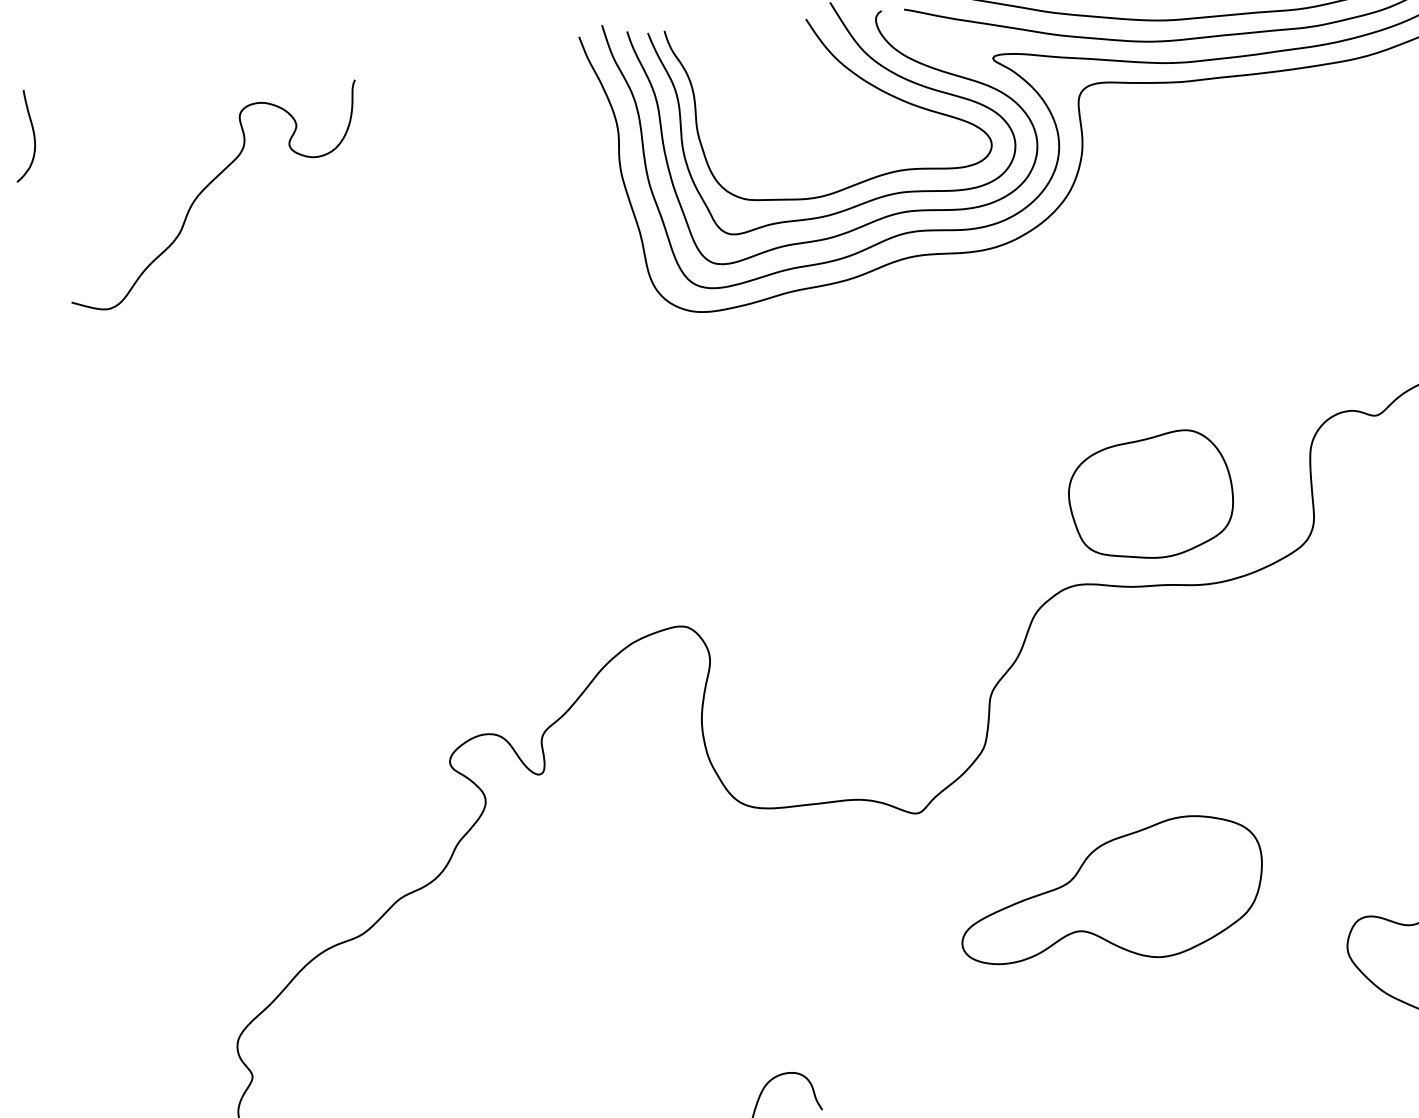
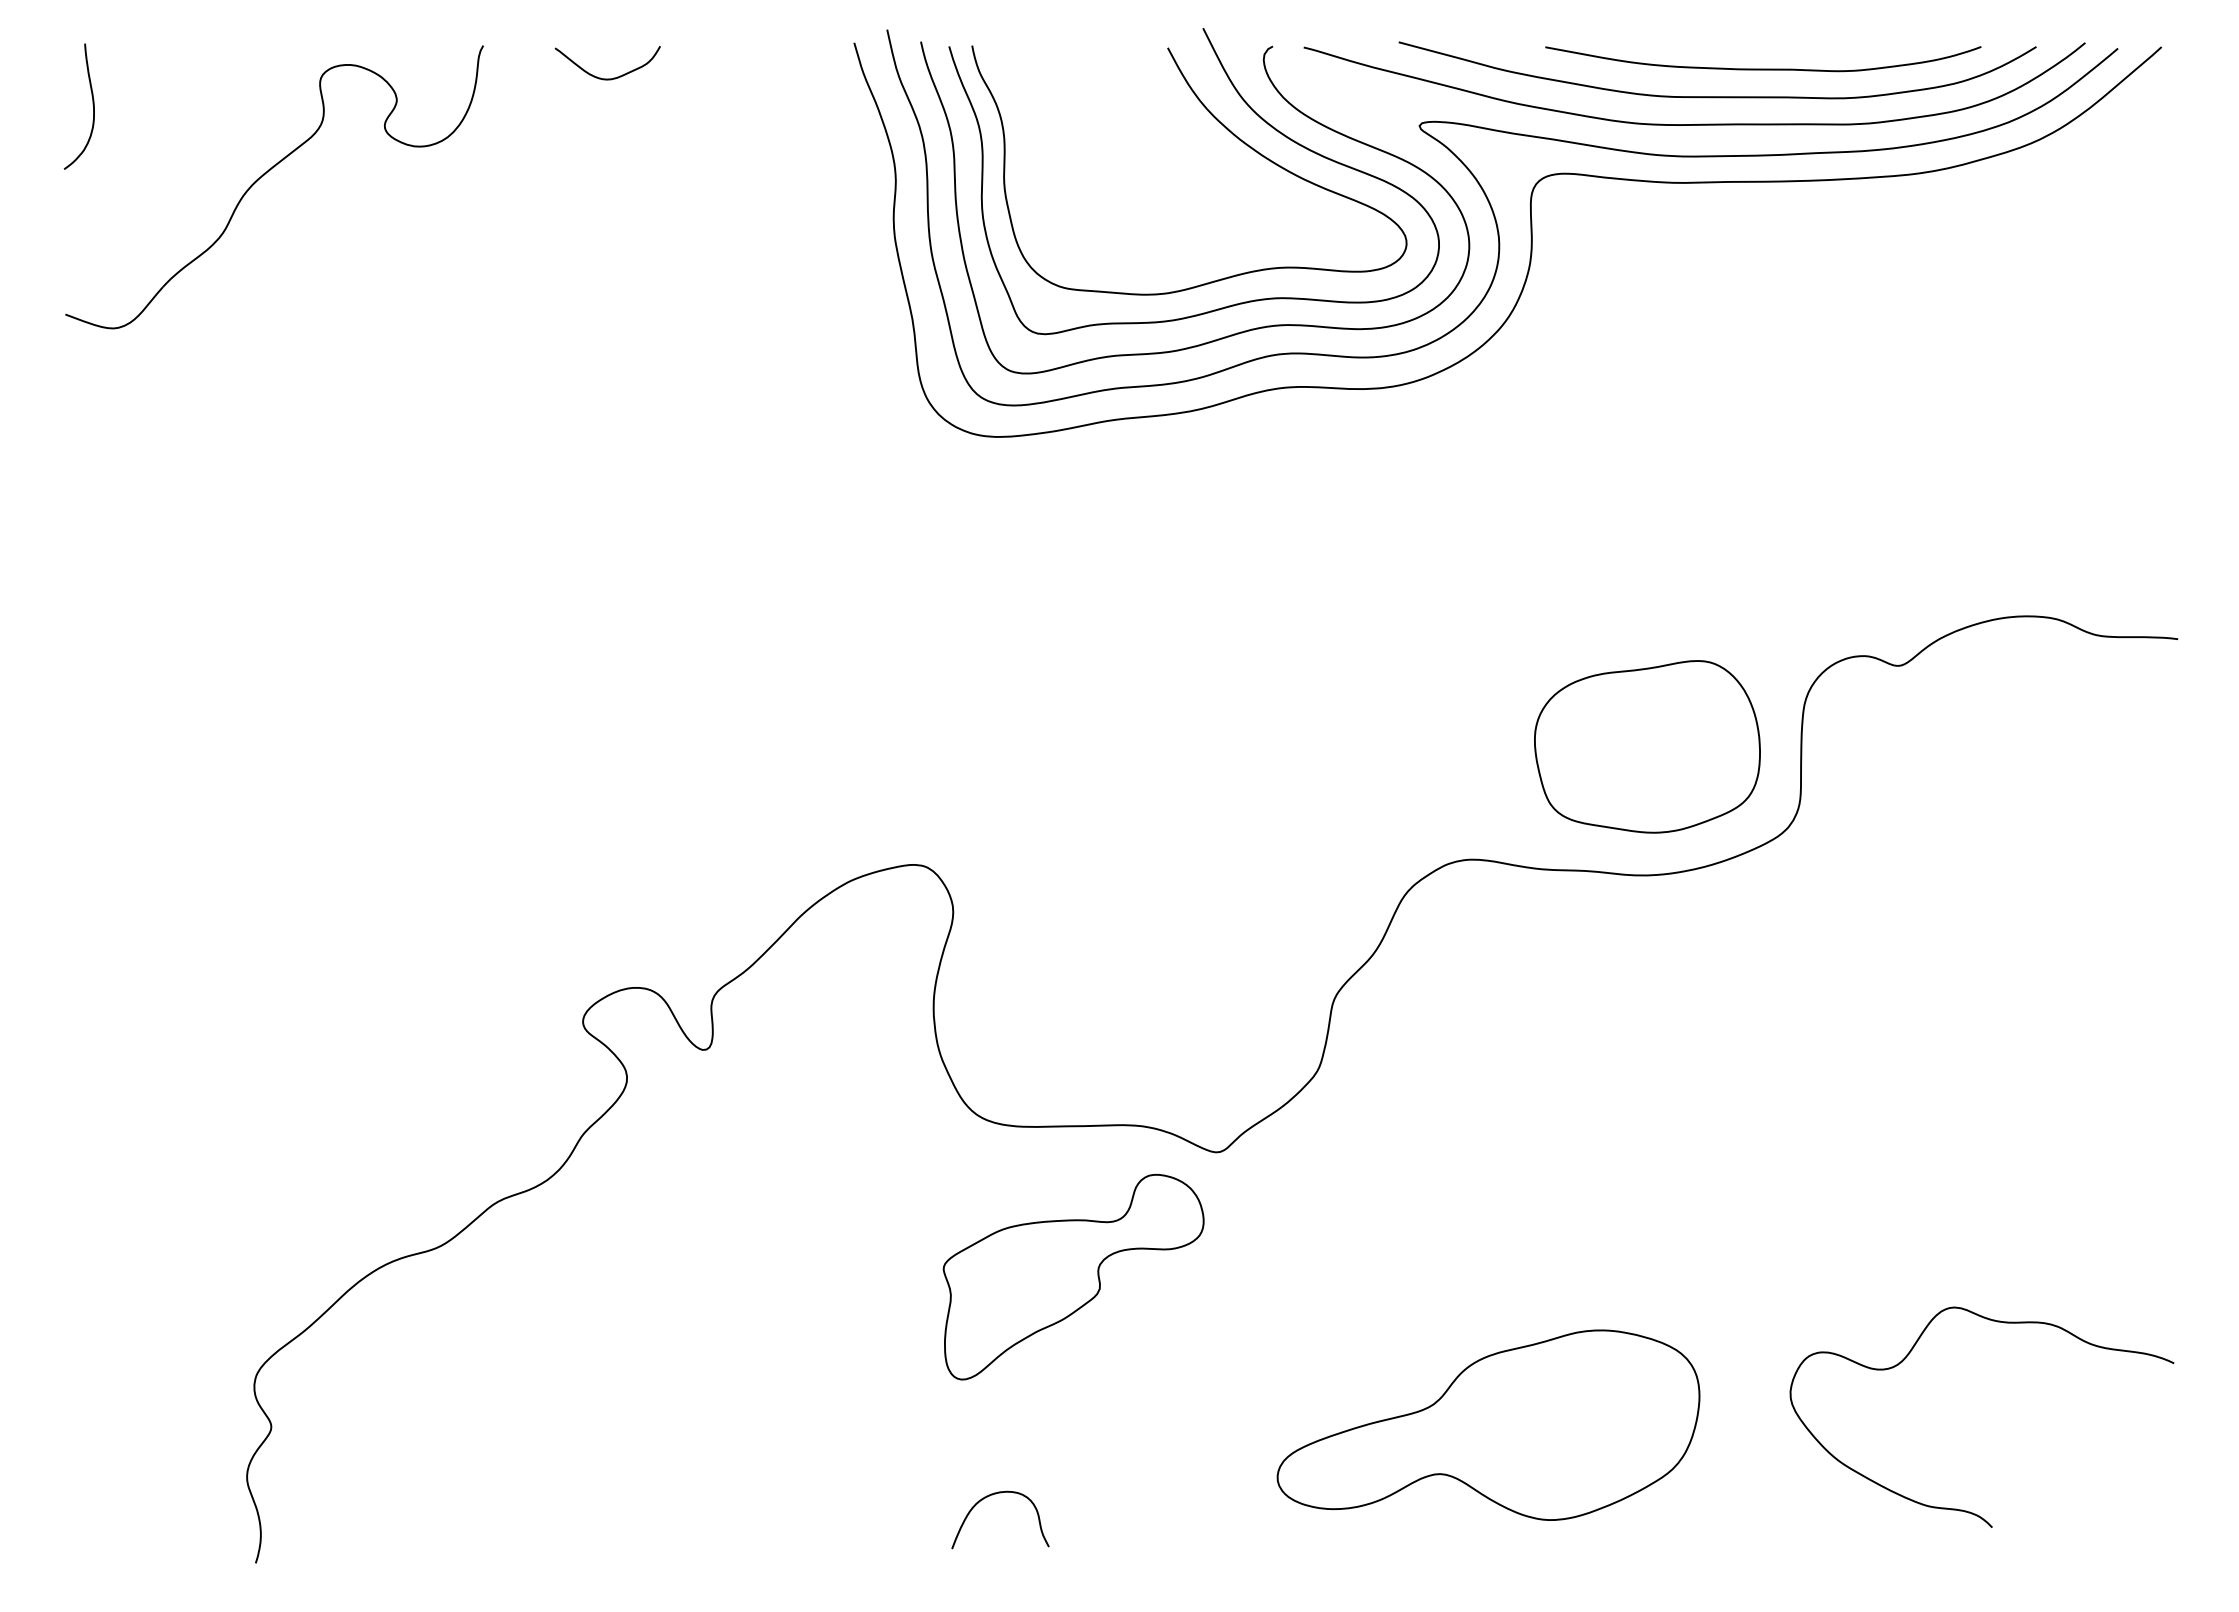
curve: (403, 79) -> (607, 78), added
part: (205, 189) -> (263, 176), moved
part: (1150, 495) -> (1647, 746), moved
part: (1111, 892) -> (1488, 1424), moved
part: (821, 913) -> (1073, 1277), added

